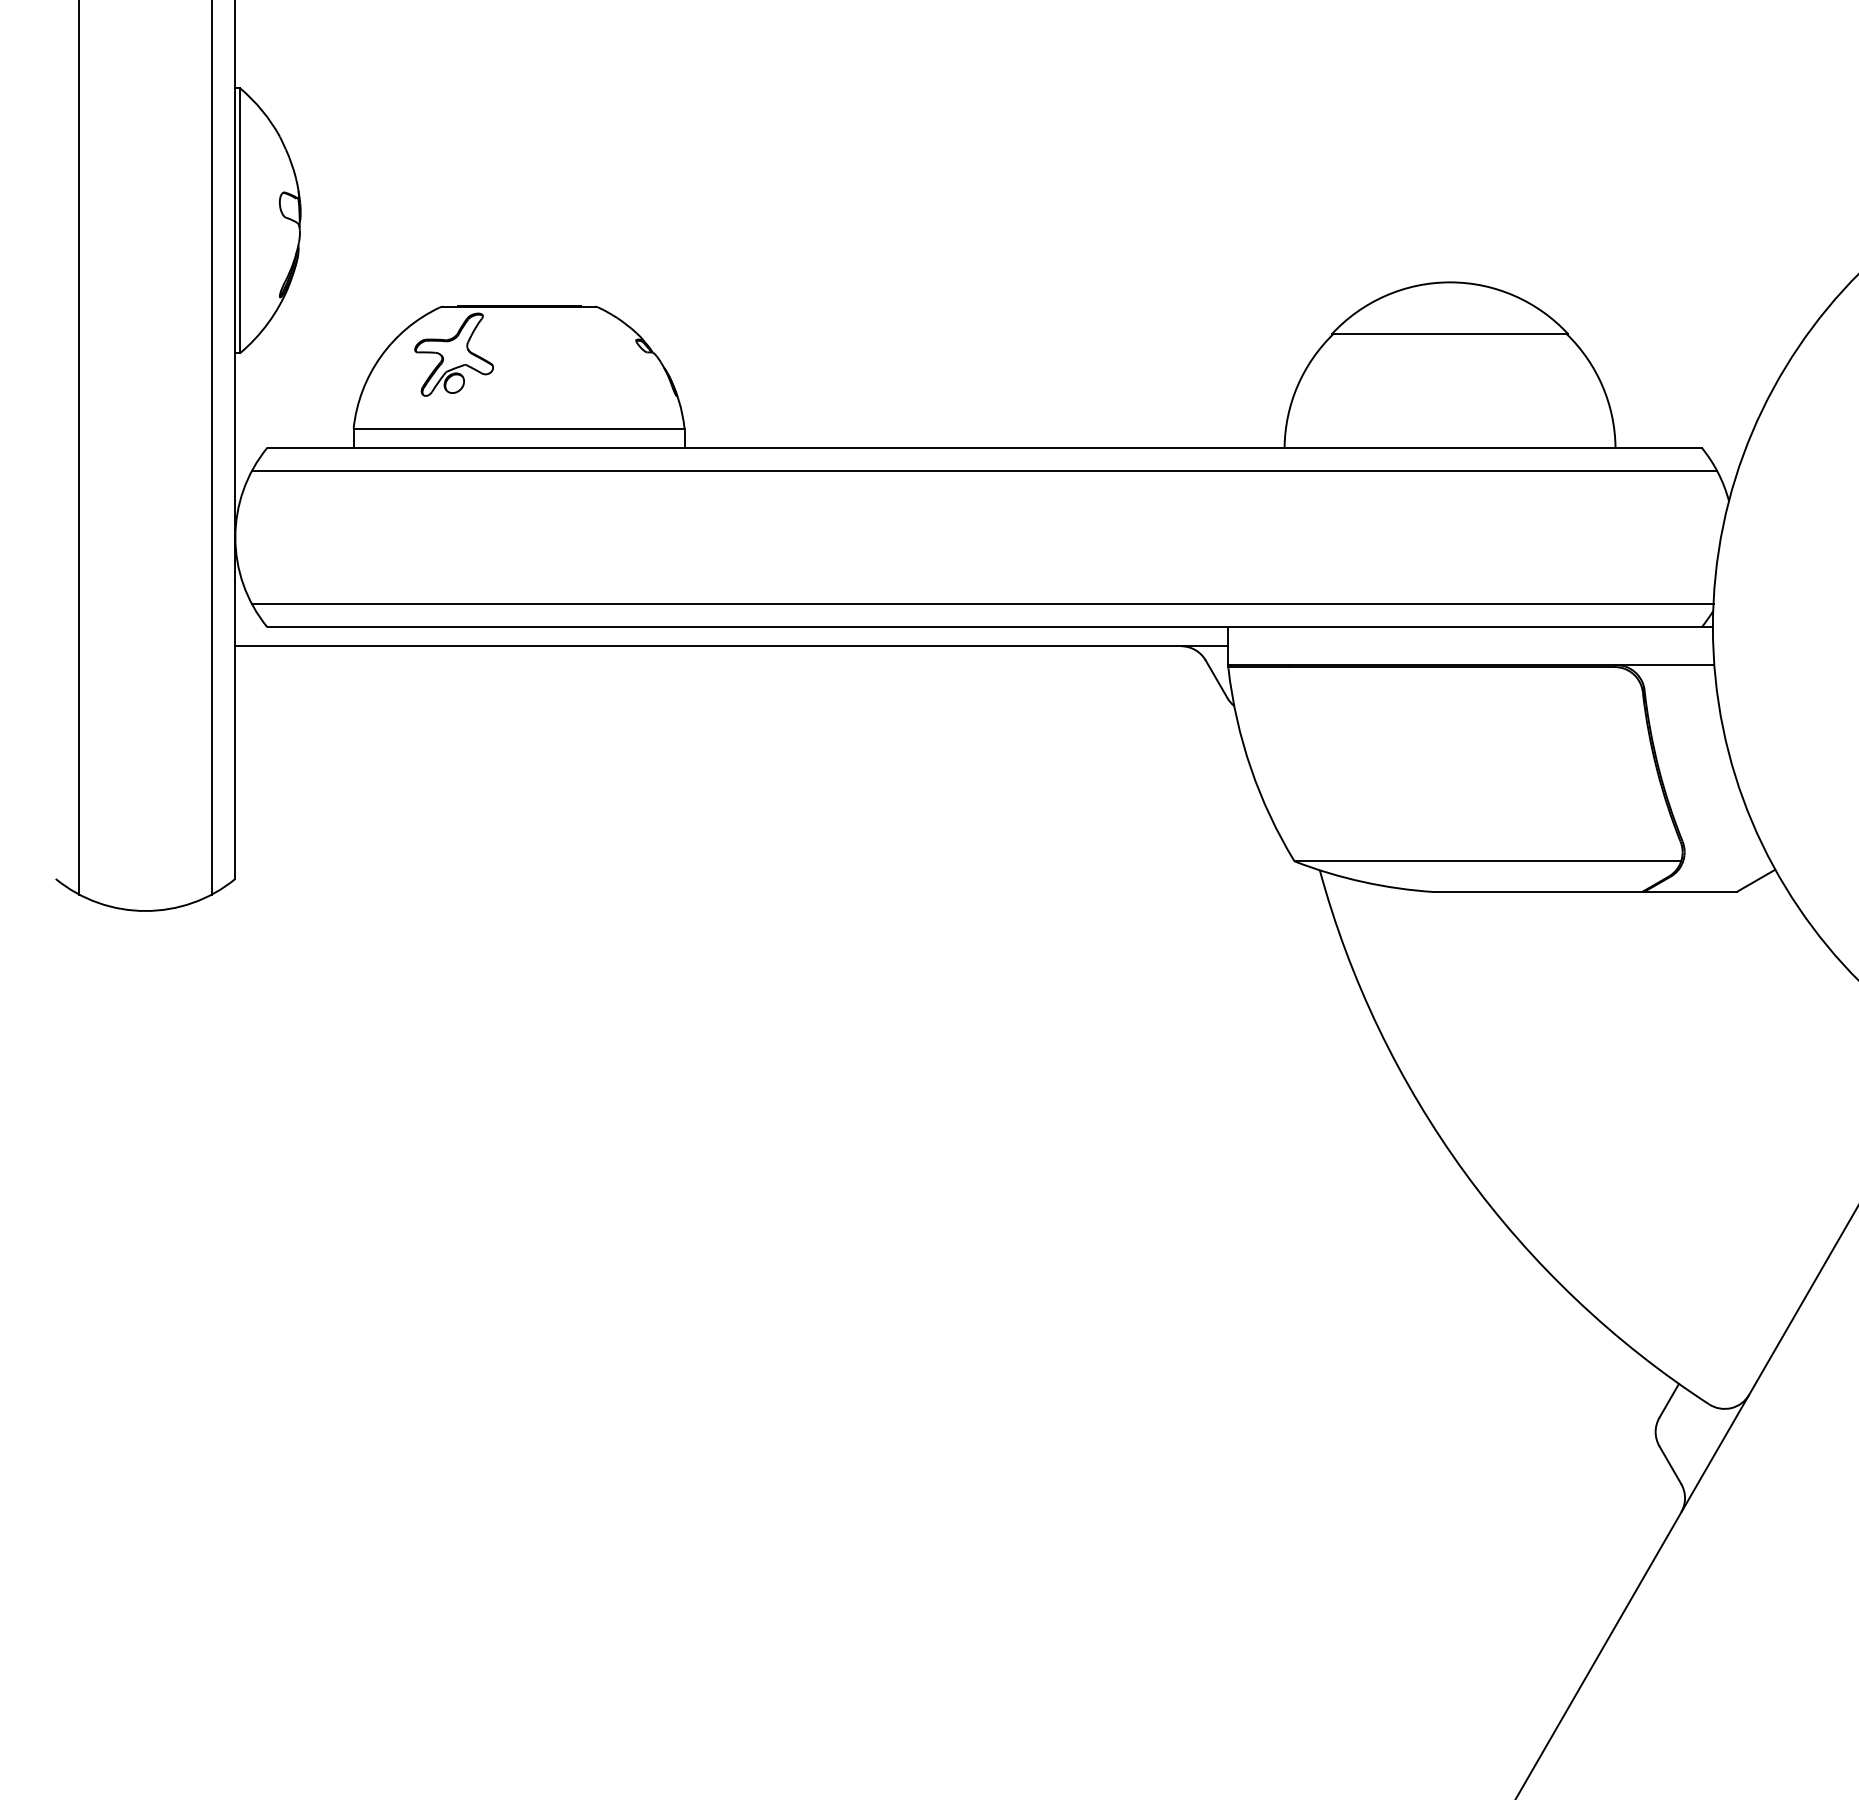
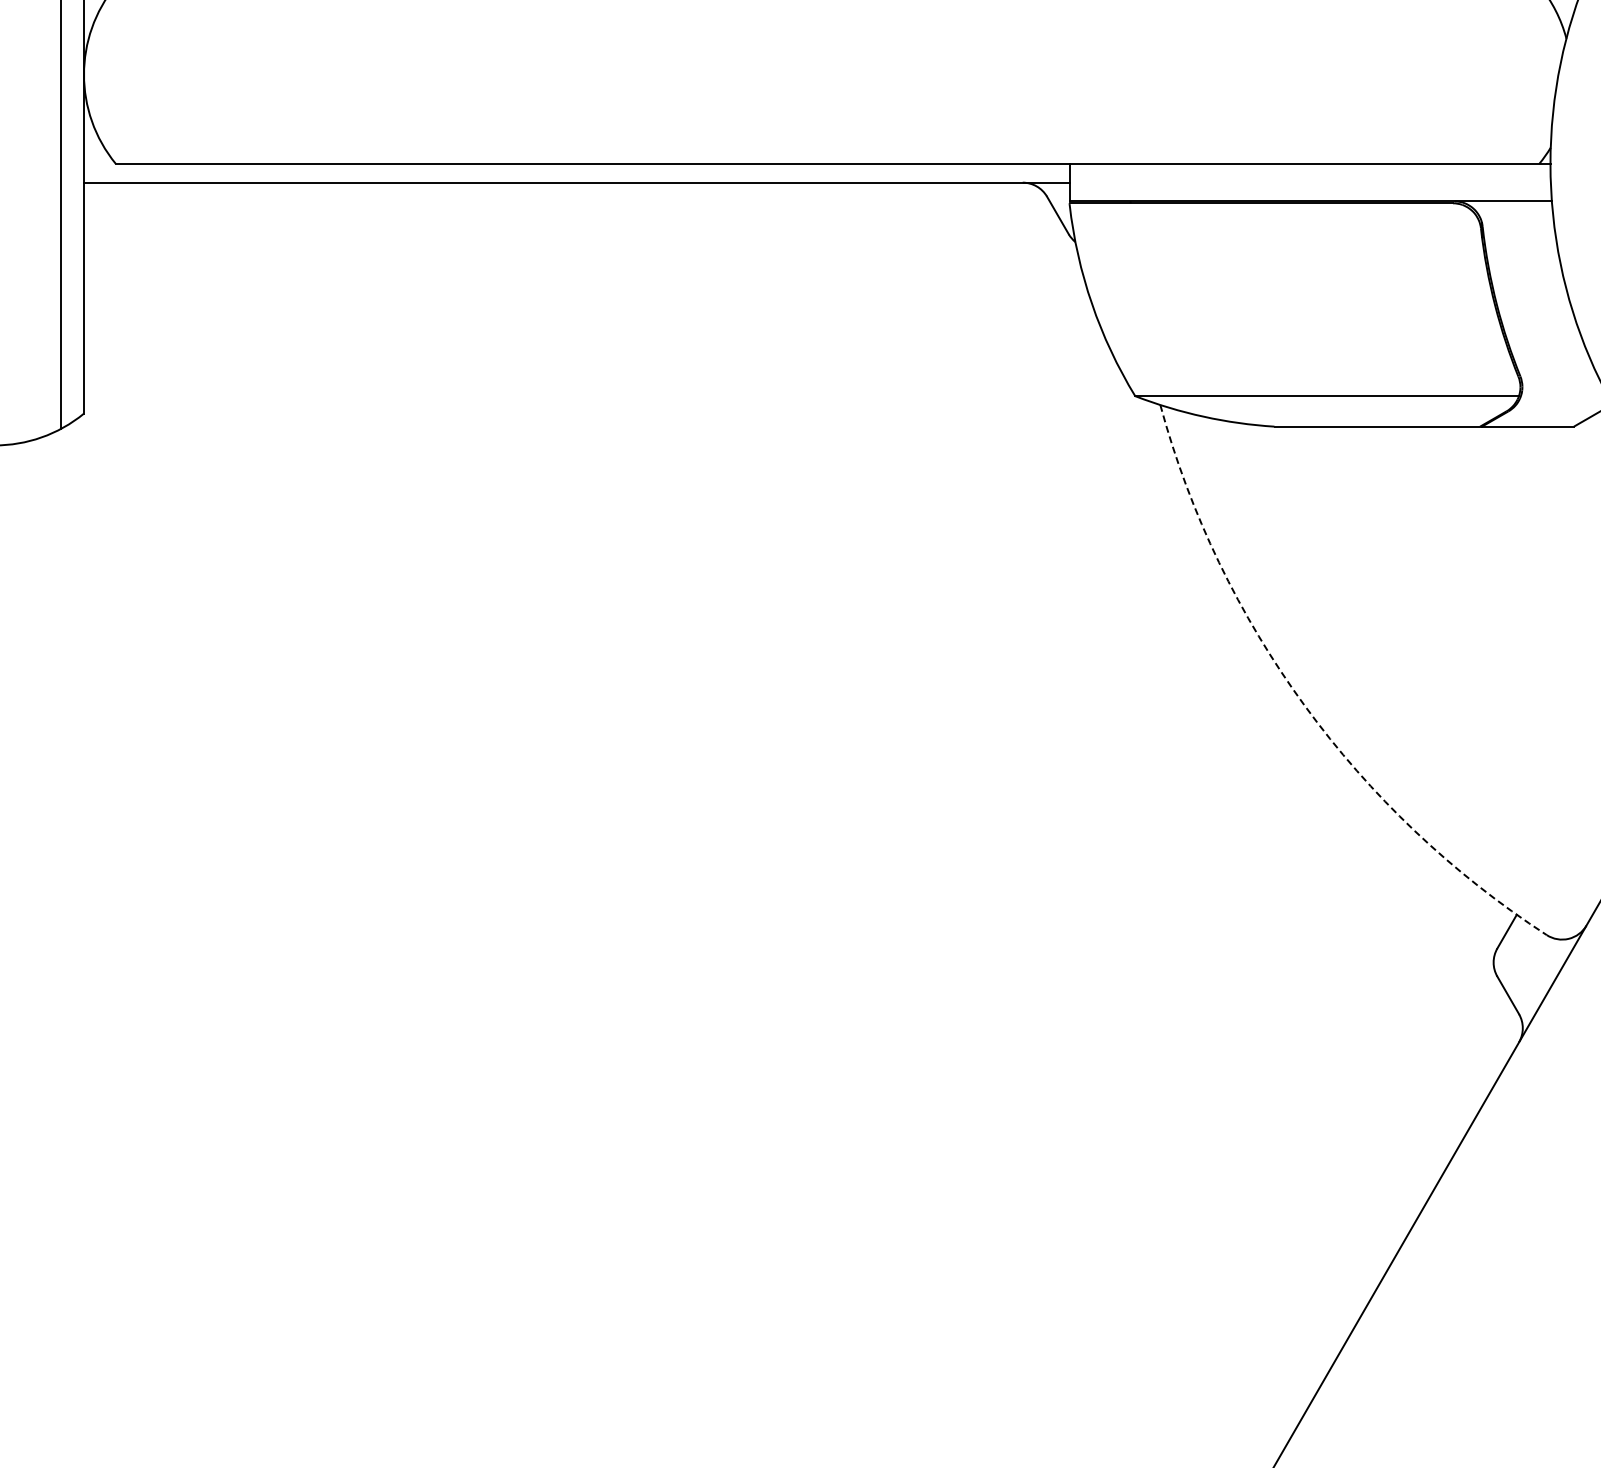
line: (984, 471) -> (827, 9), removed
line: (982, 603) -> (825, 140), removed
arc: (1465, 1173) -> (1304, 705), solid -> dashed

